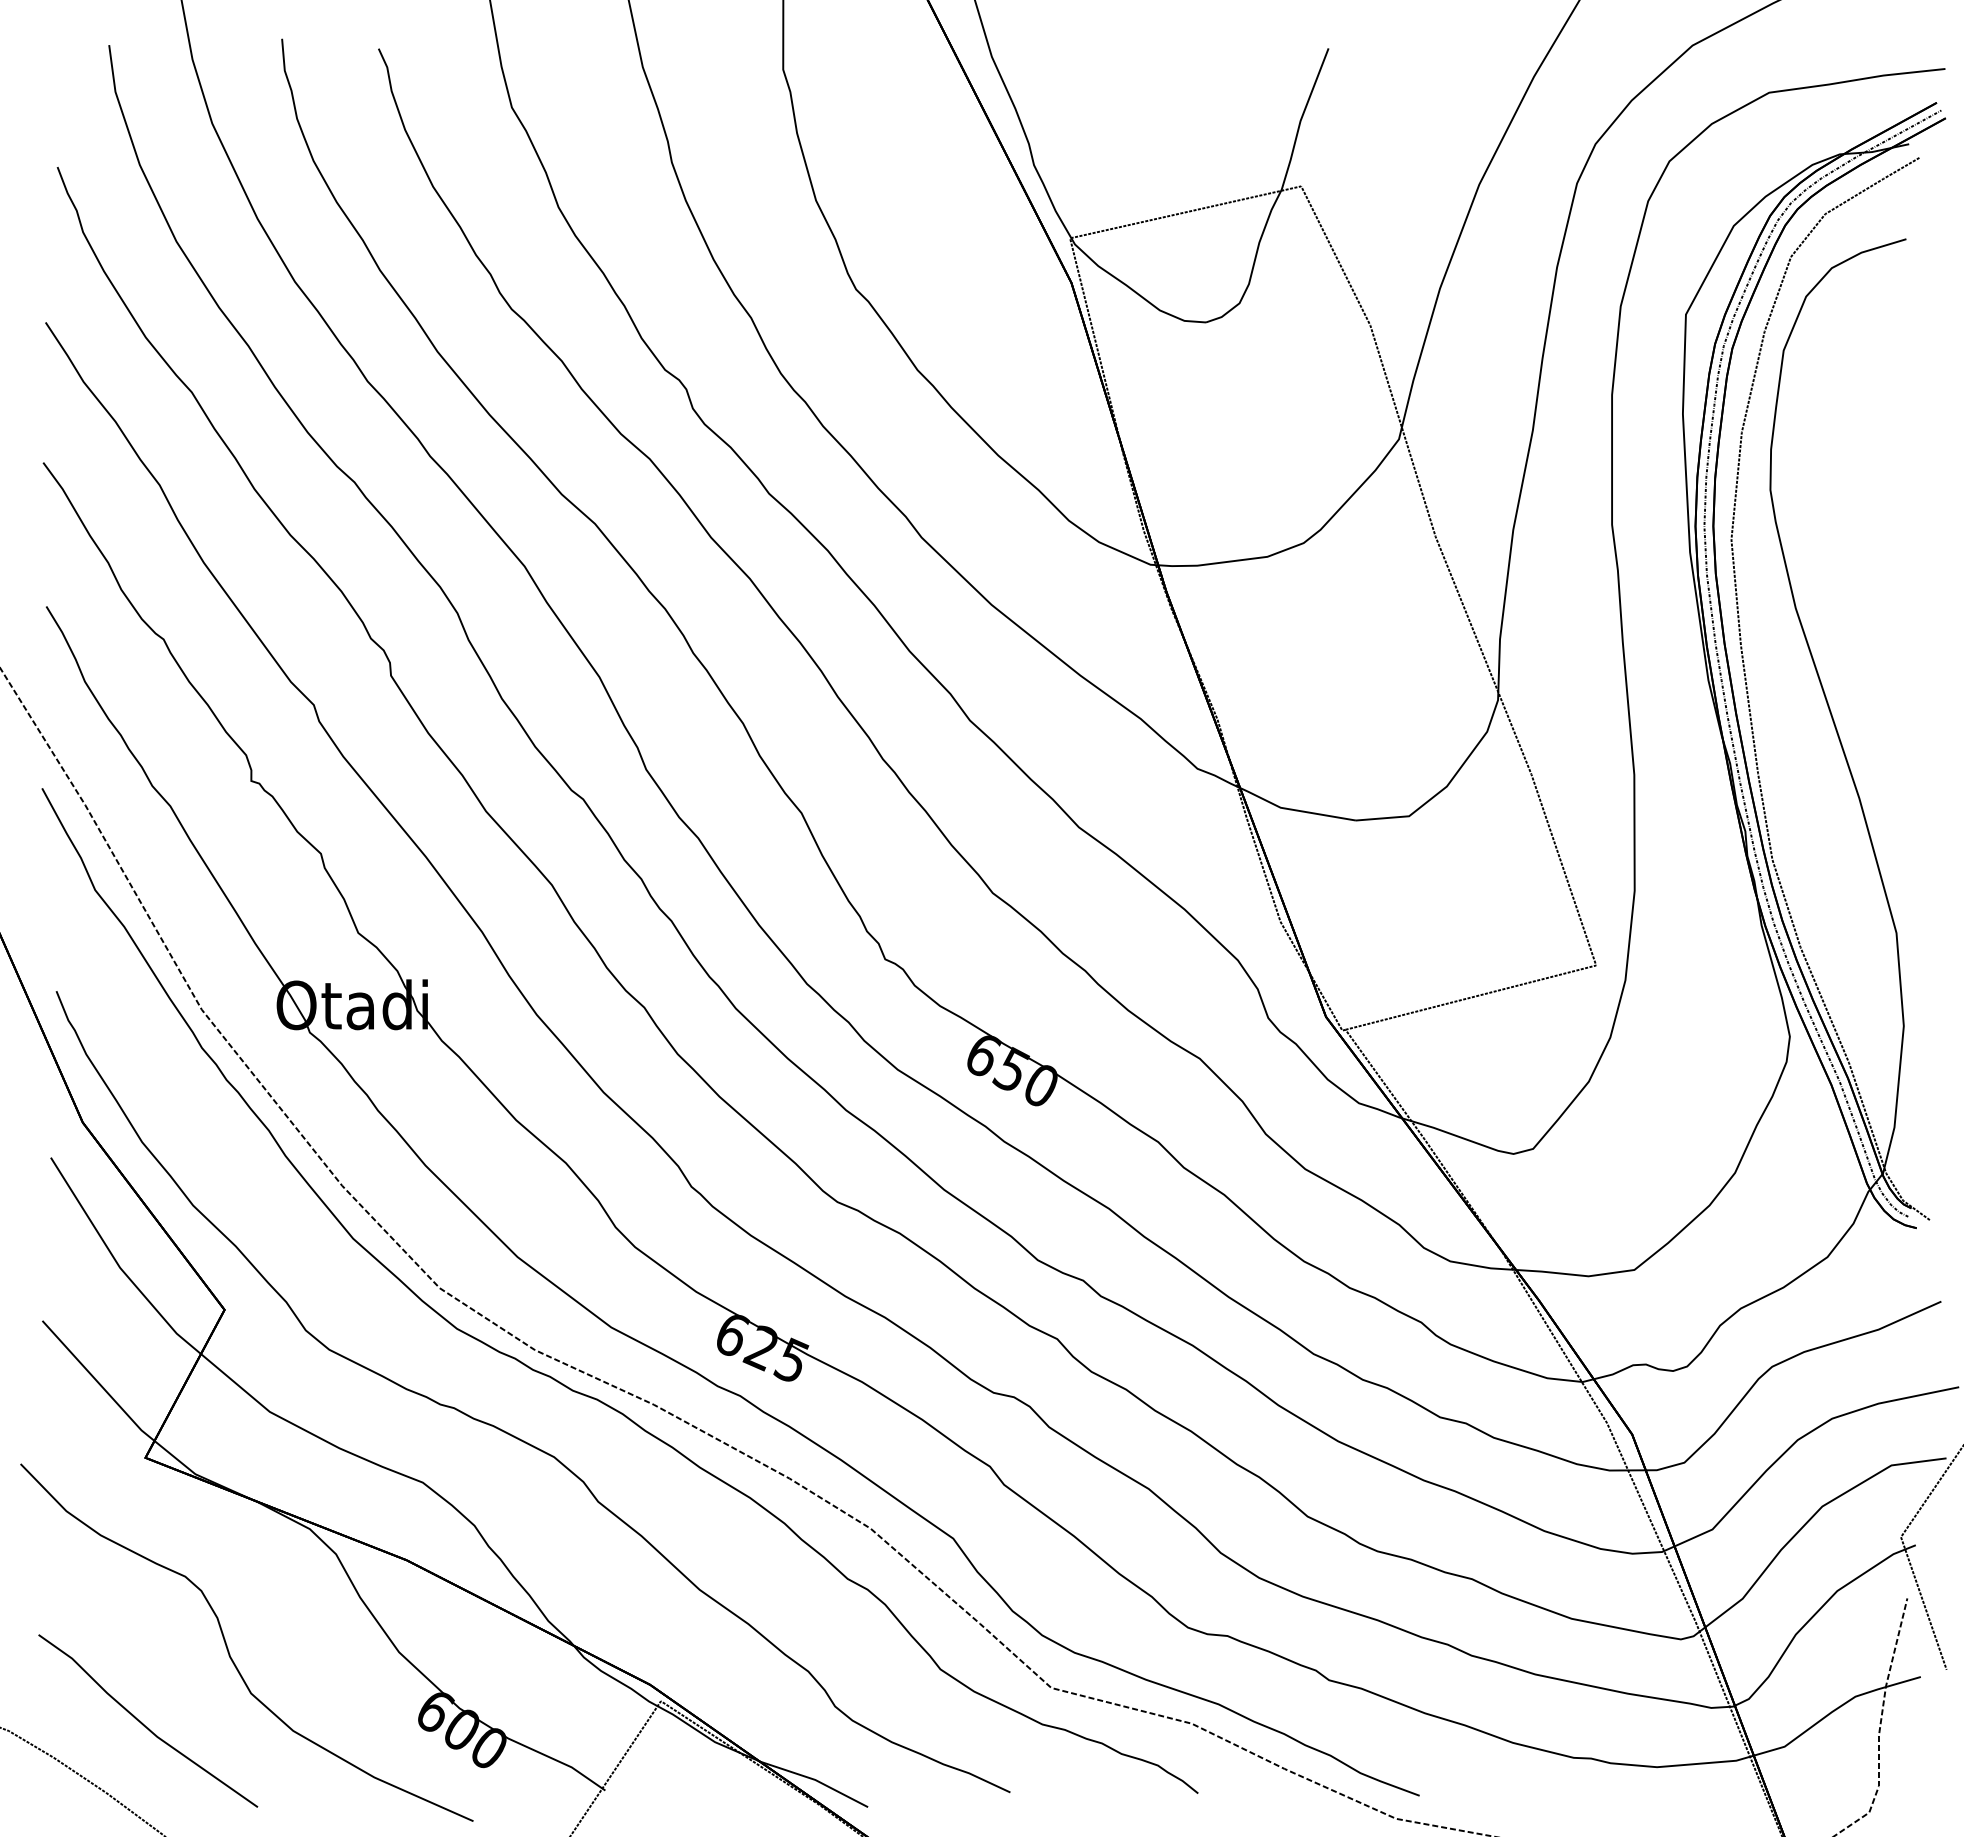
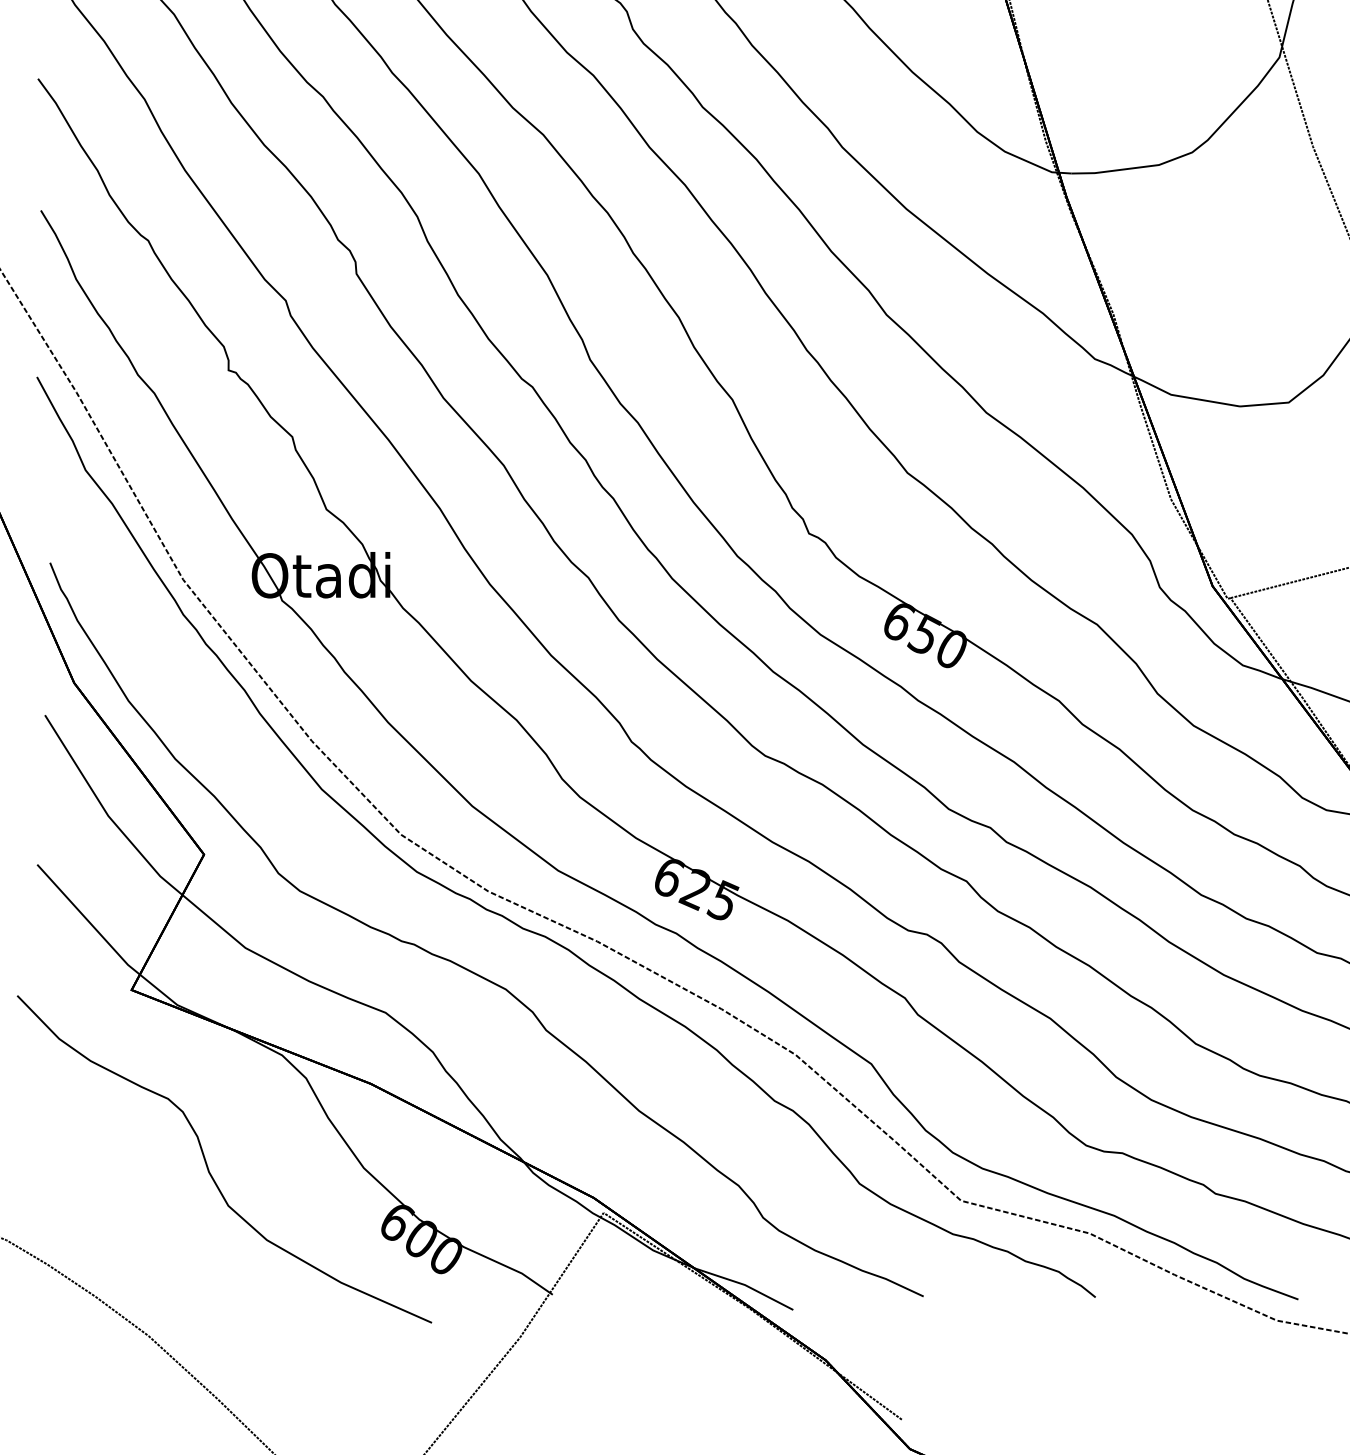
line: (144, 1724) -> (130, 1234), removed

